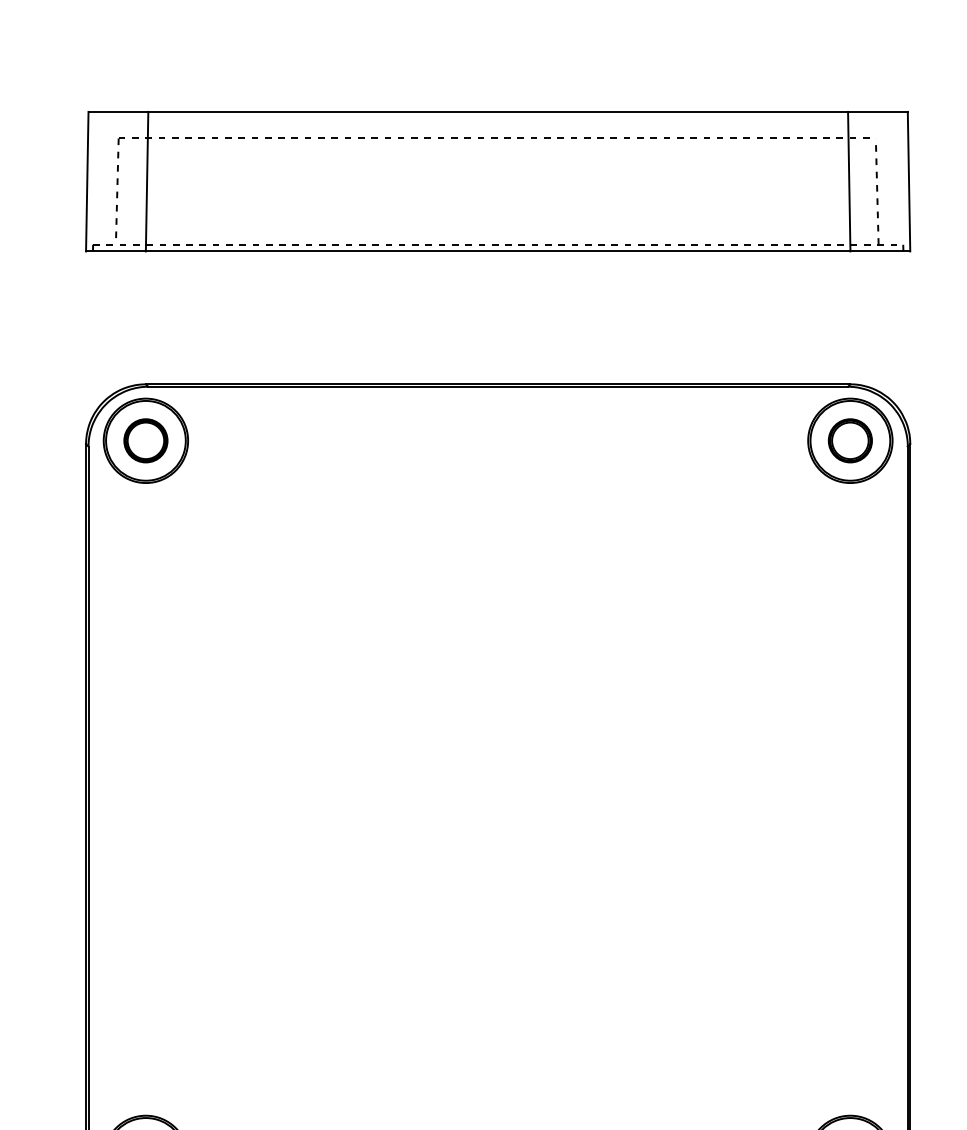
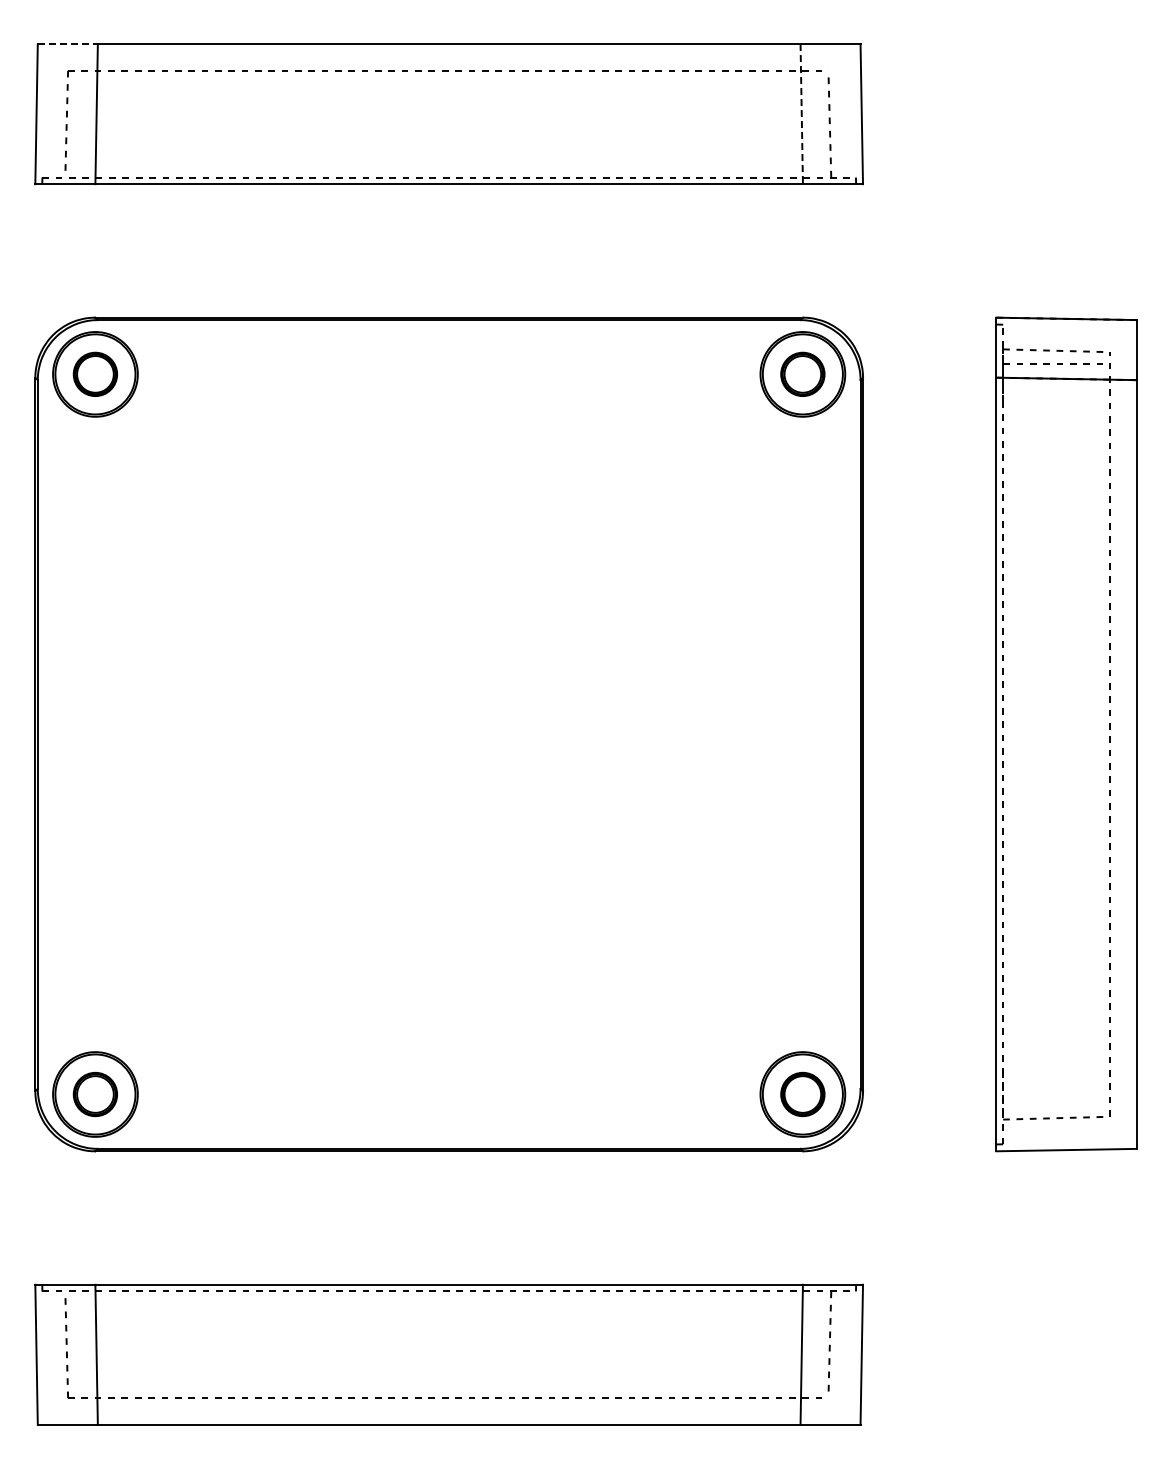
line: (119, 112) -> (68, 44), solid -> dashed
line: (849, 182) -> (801, 114), solid -> dashed

